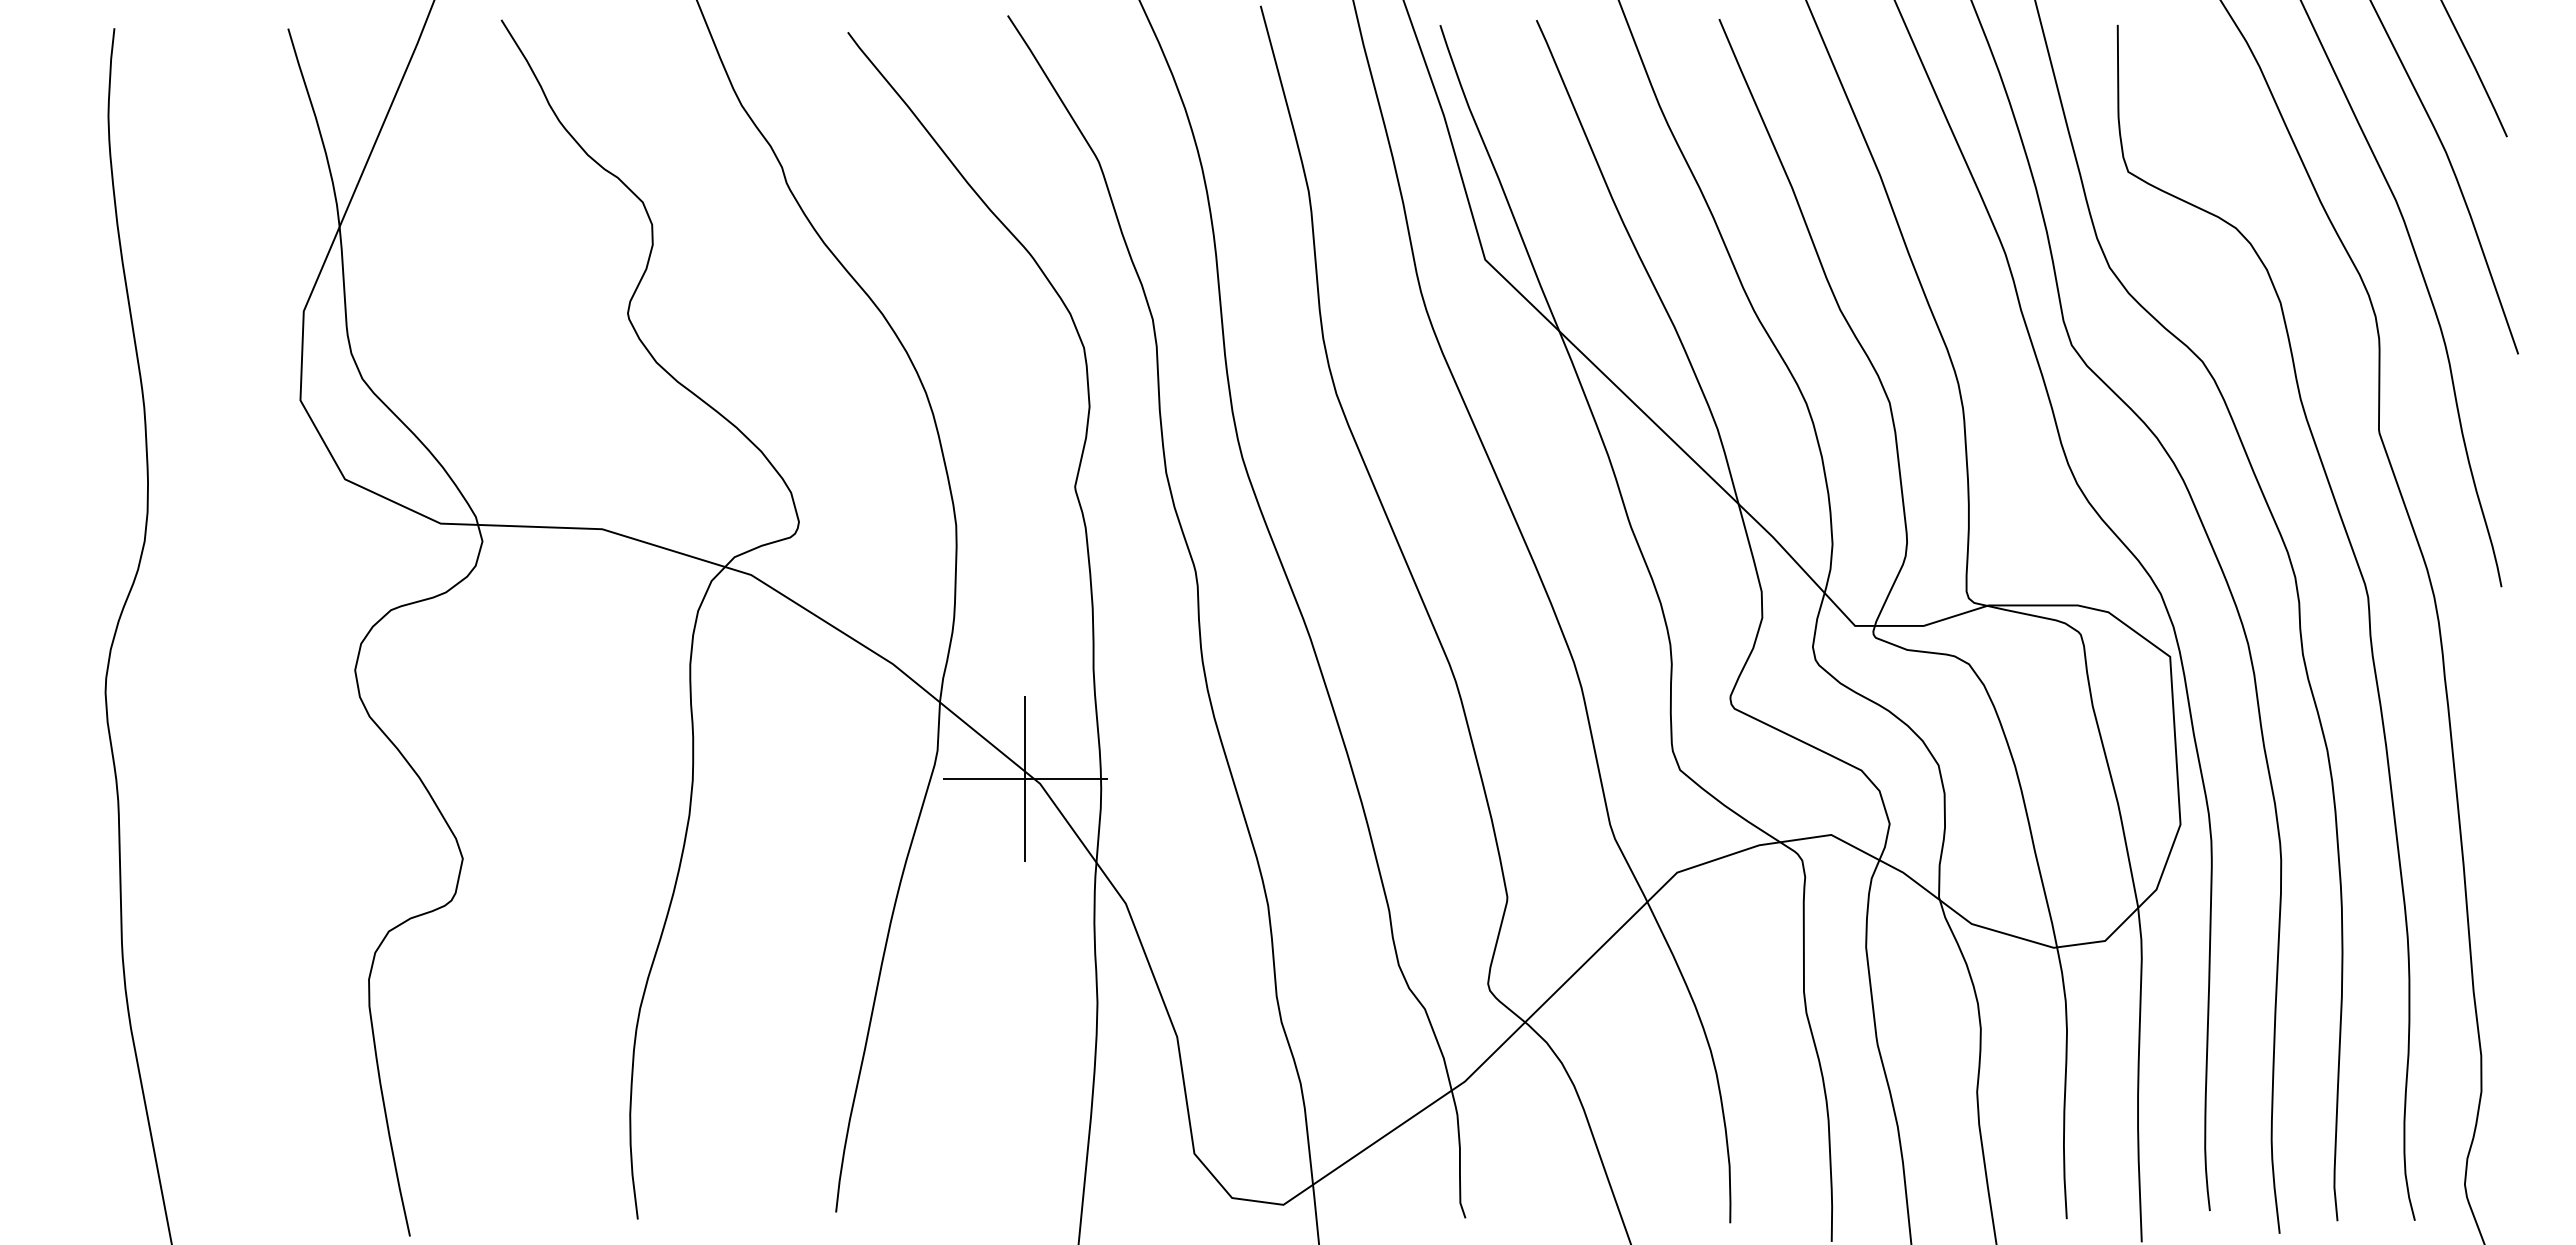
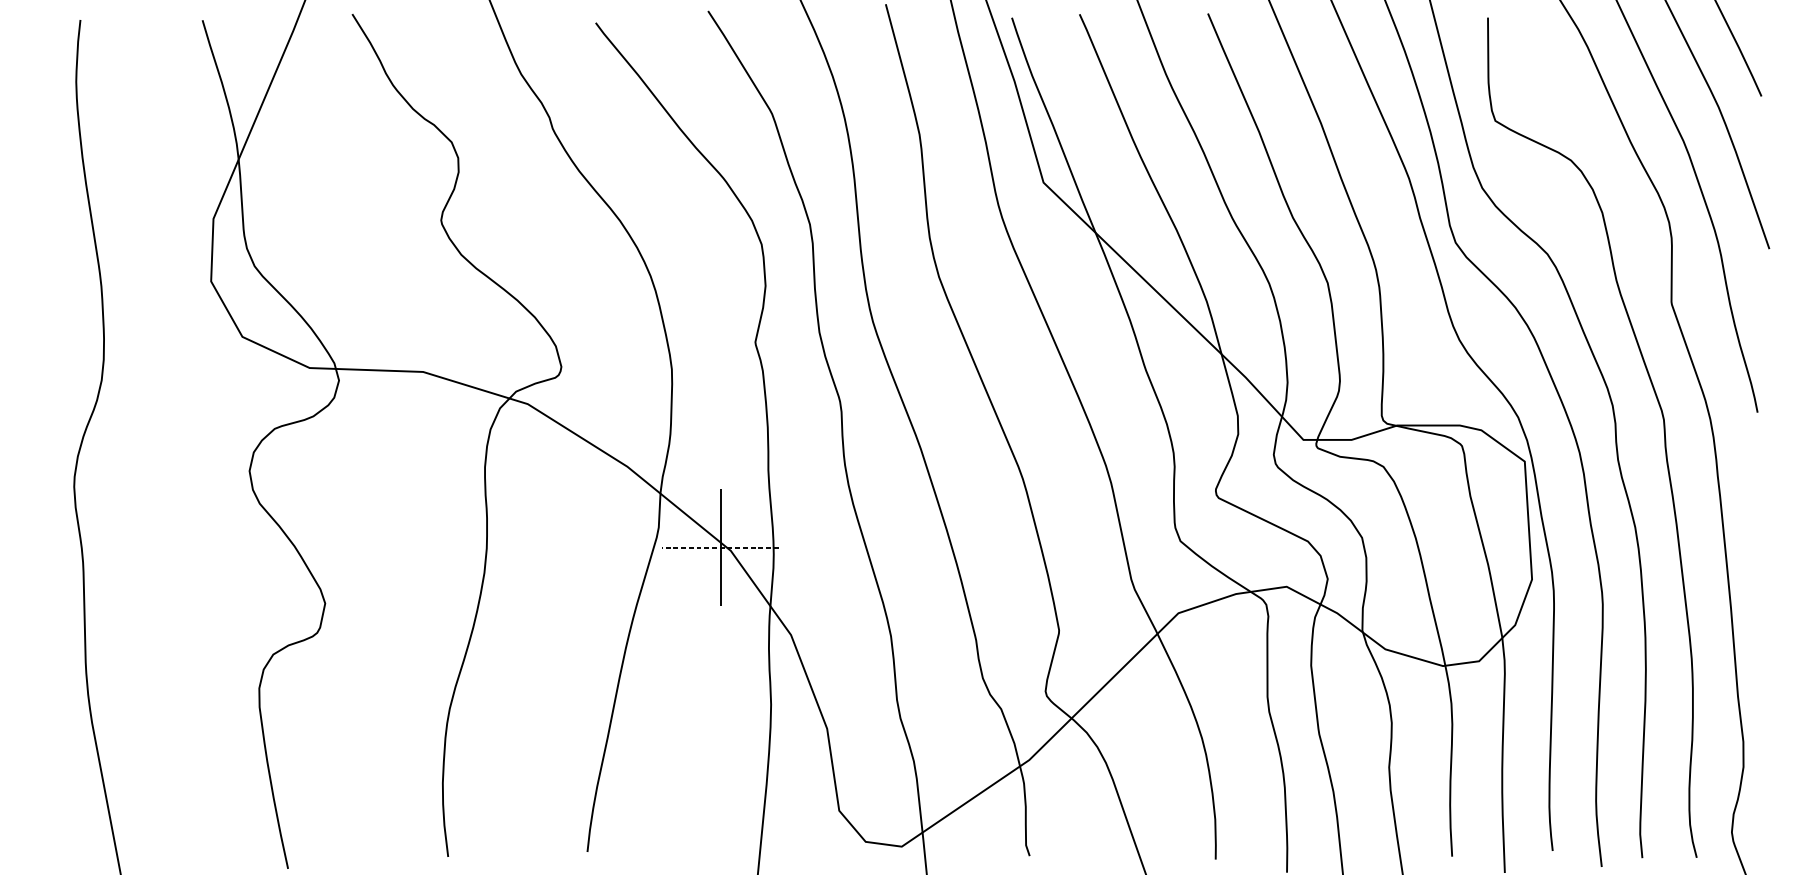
line: (1025, 779) -> (720, 547), solid -> dashed

